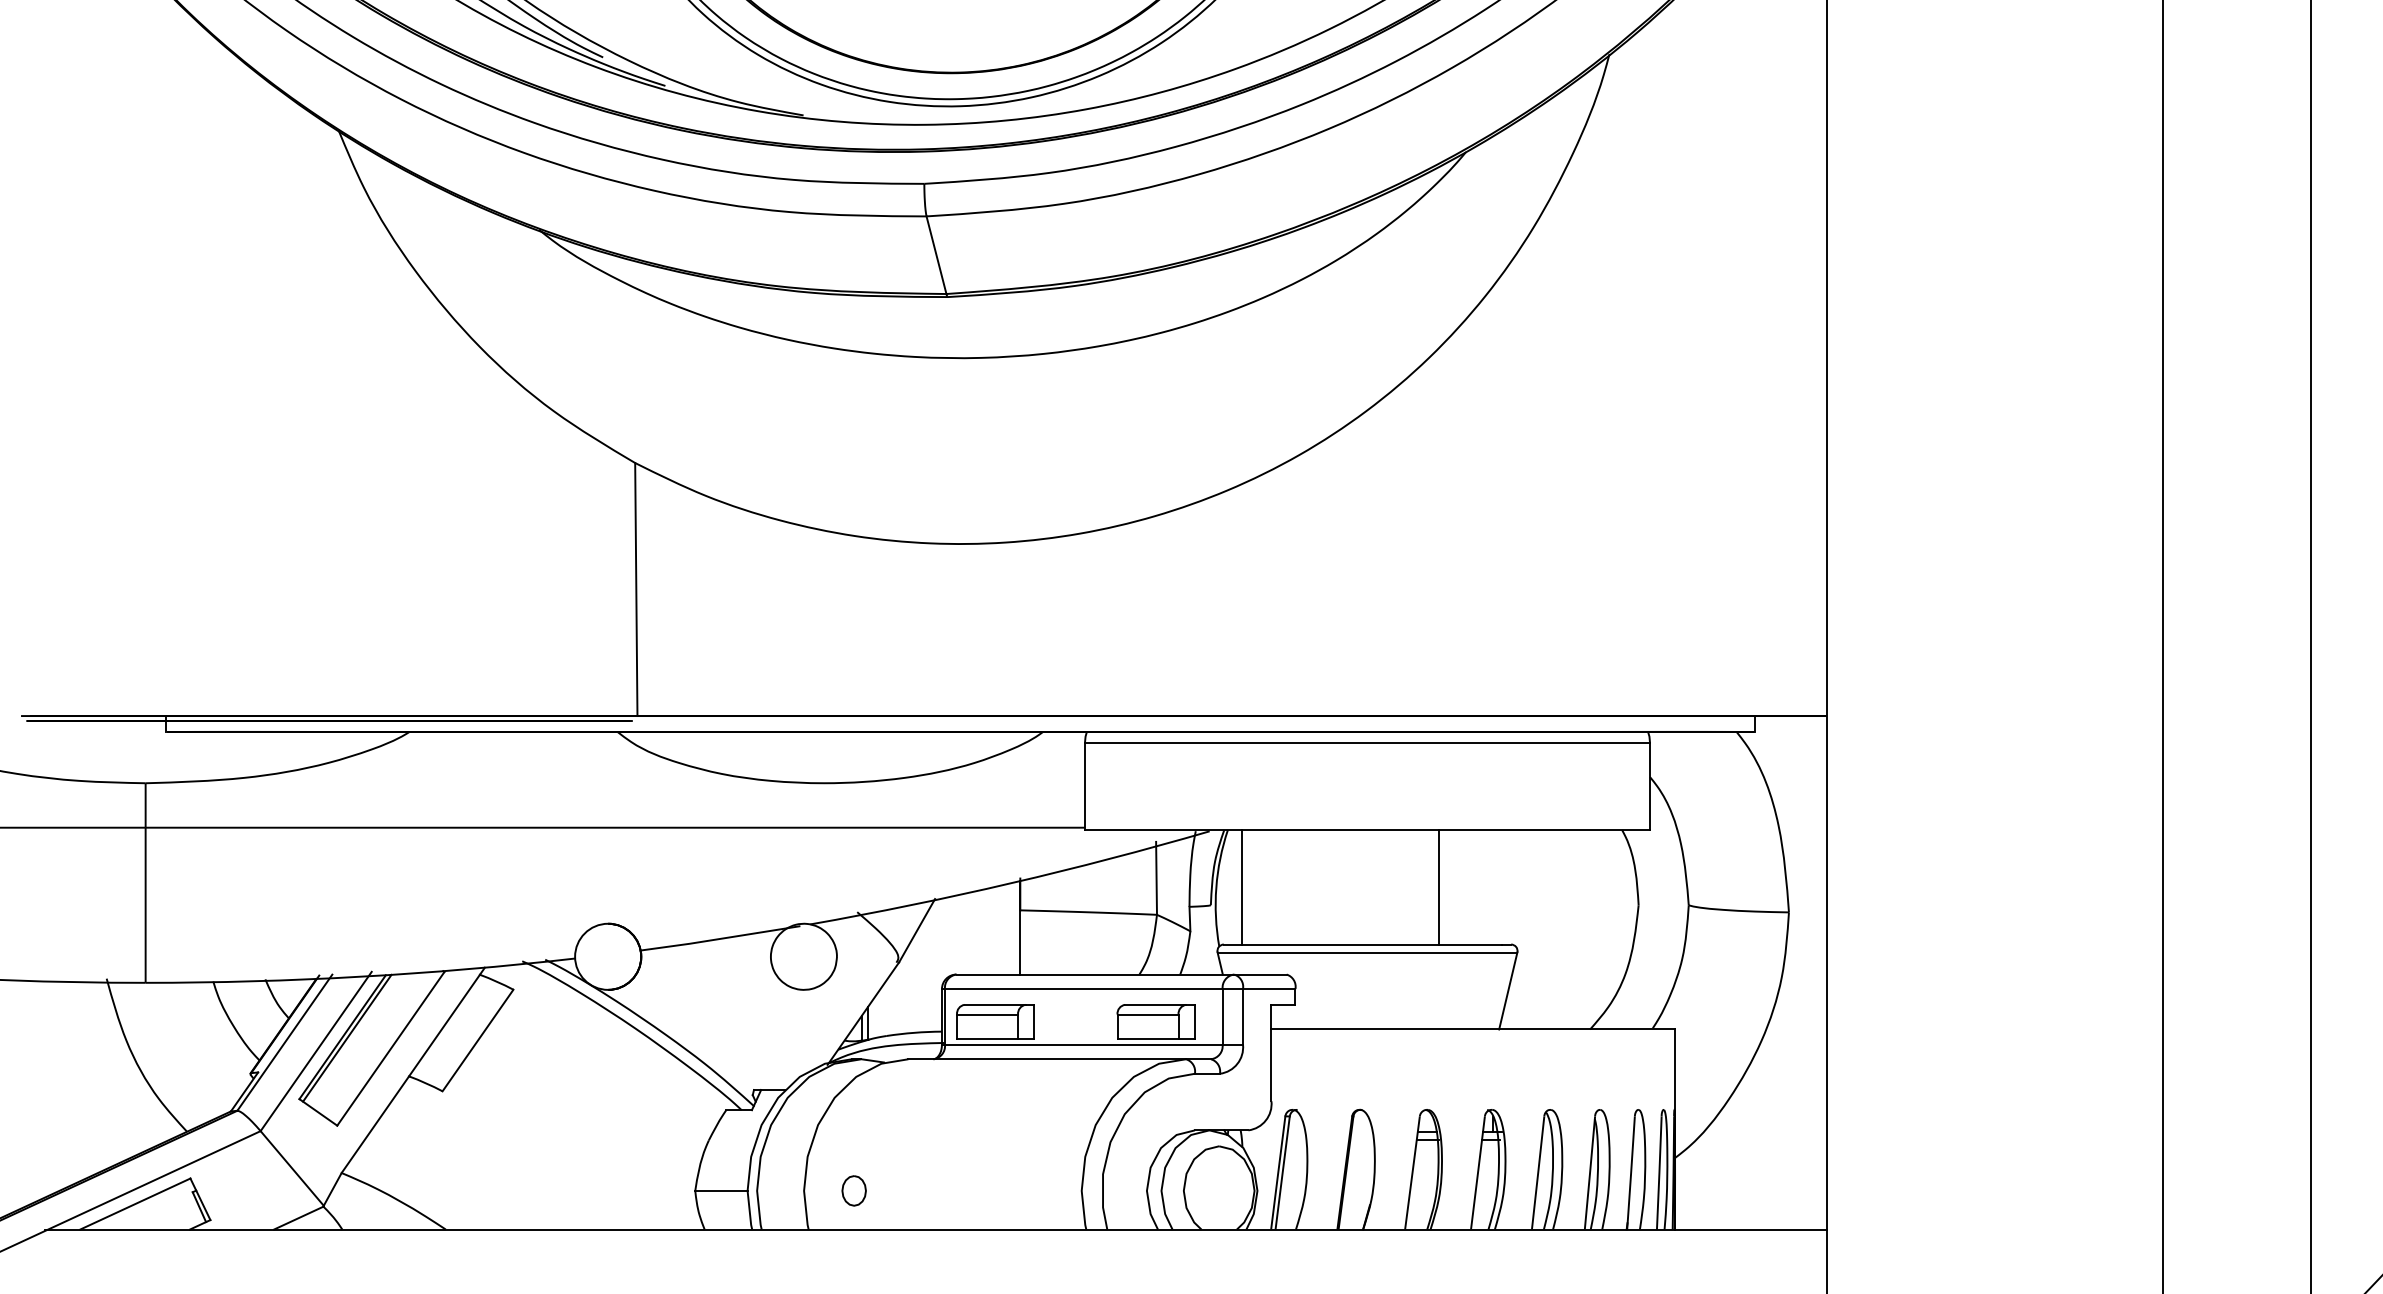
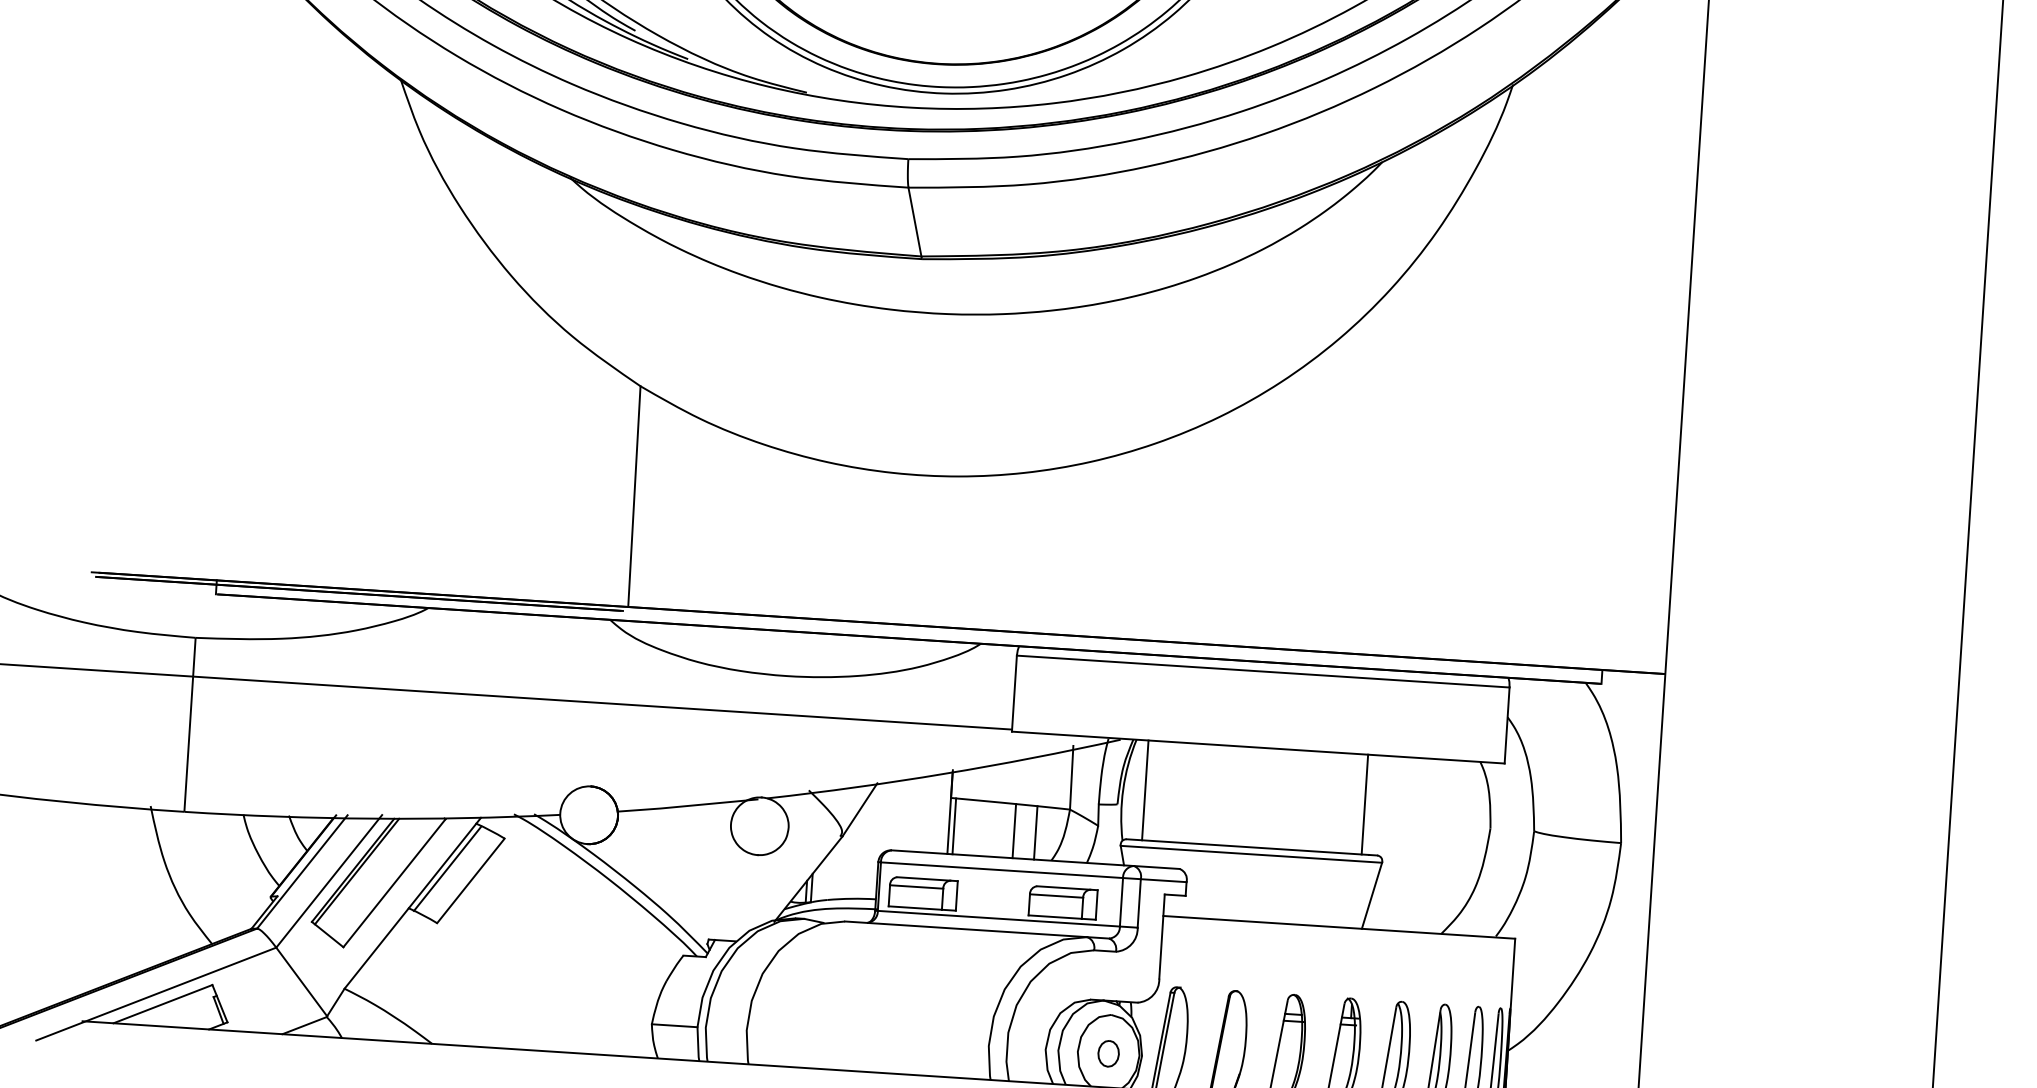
line: (1439, 887) -> (1364, 804), moved
line: (1026, 942) -> (954, 826), added
line: (1094, 943) -> (1013, 831), added
line: (1119, 943) -> (1035, 832), added
line: (450, 1028) -> (447, 868), added
part: (853, 1190) -> (1108, 1053), moved

